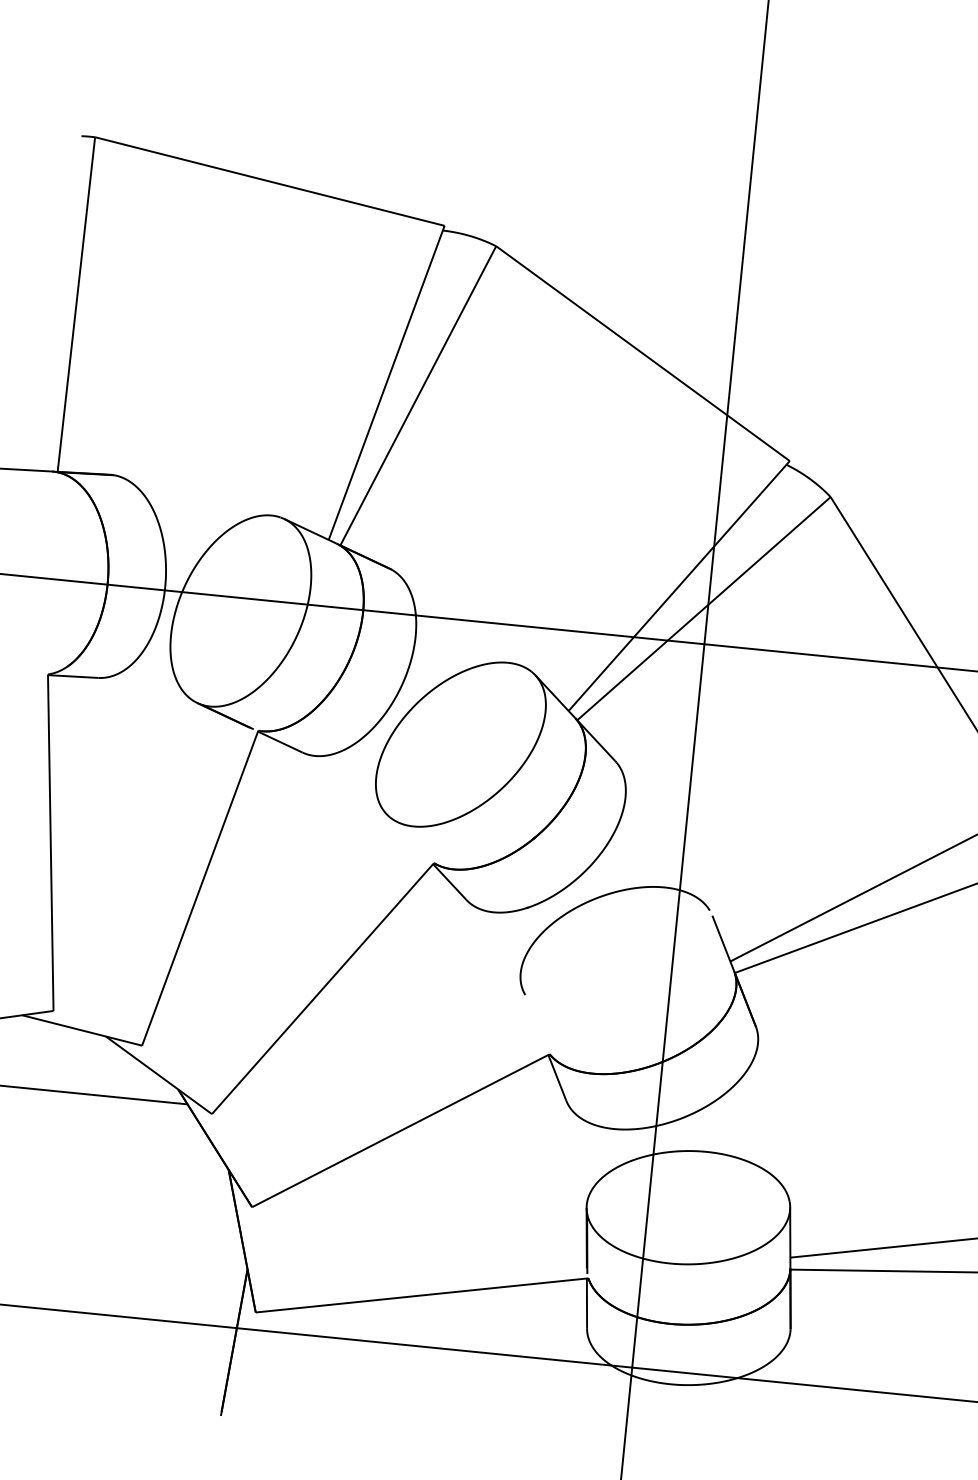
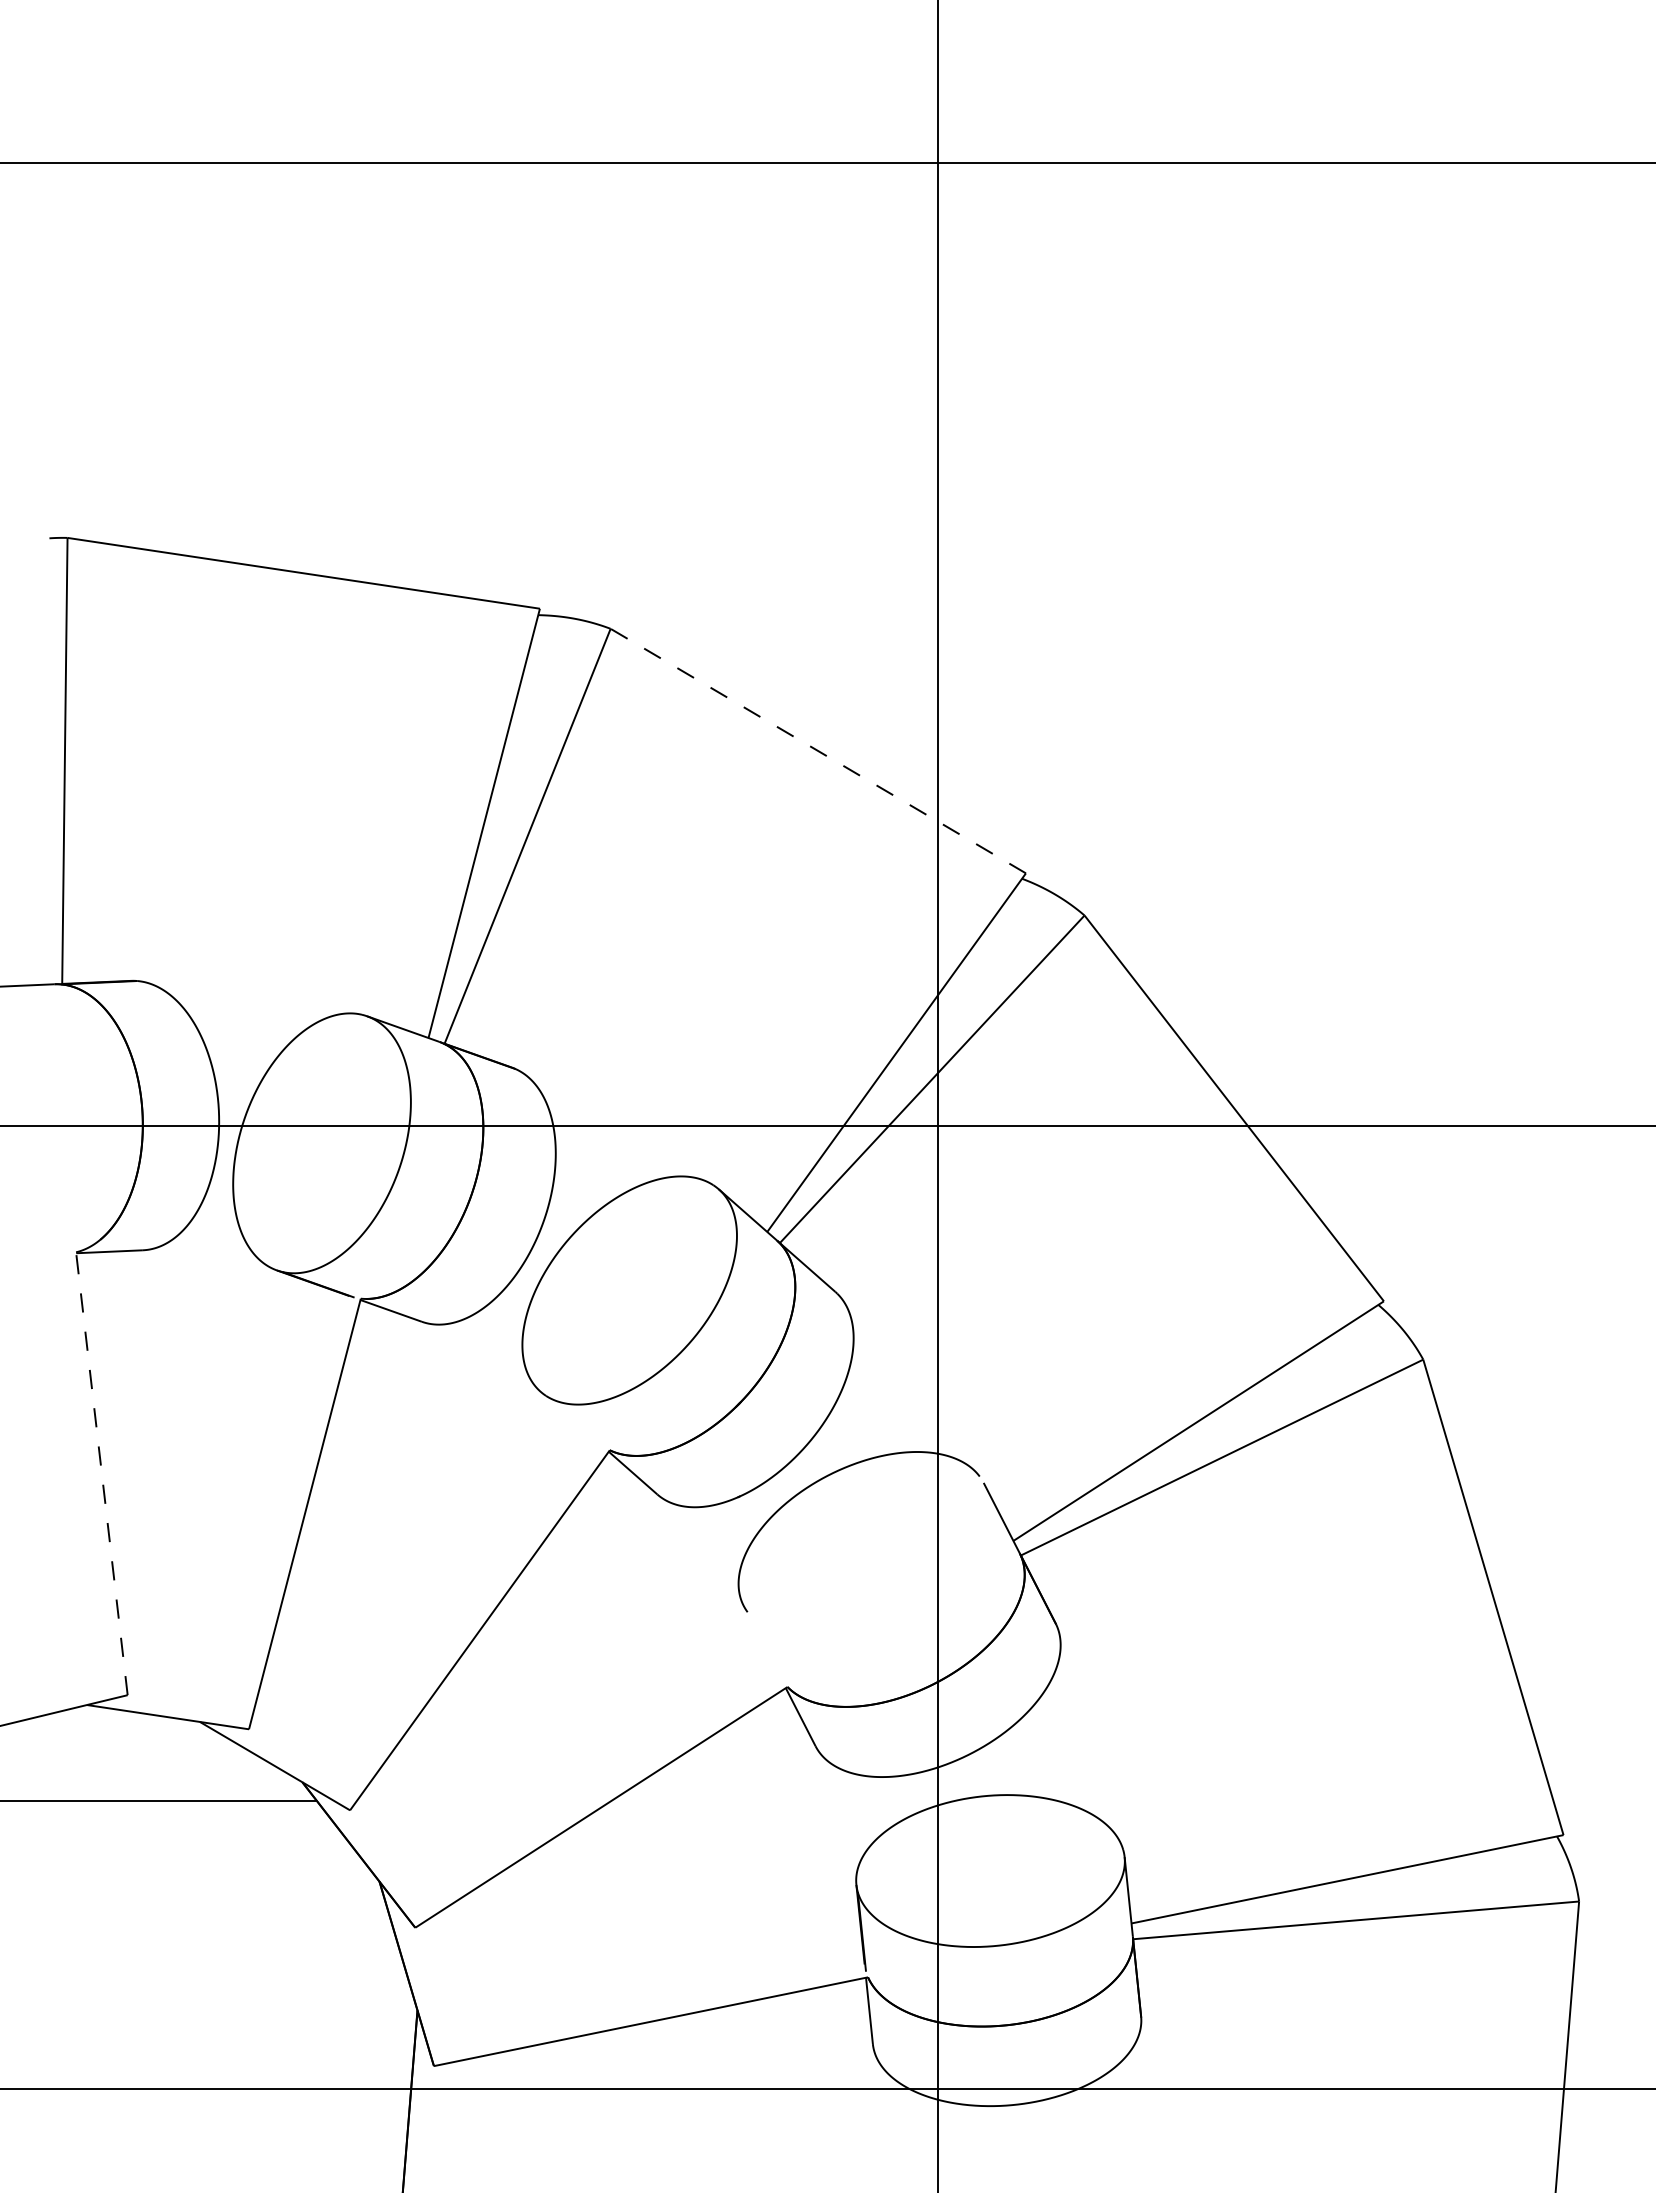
line: (643, 353) -> (818, 751), solid -> dashed
line: (50, 842) -> (101, 1473), solid -> dashed

